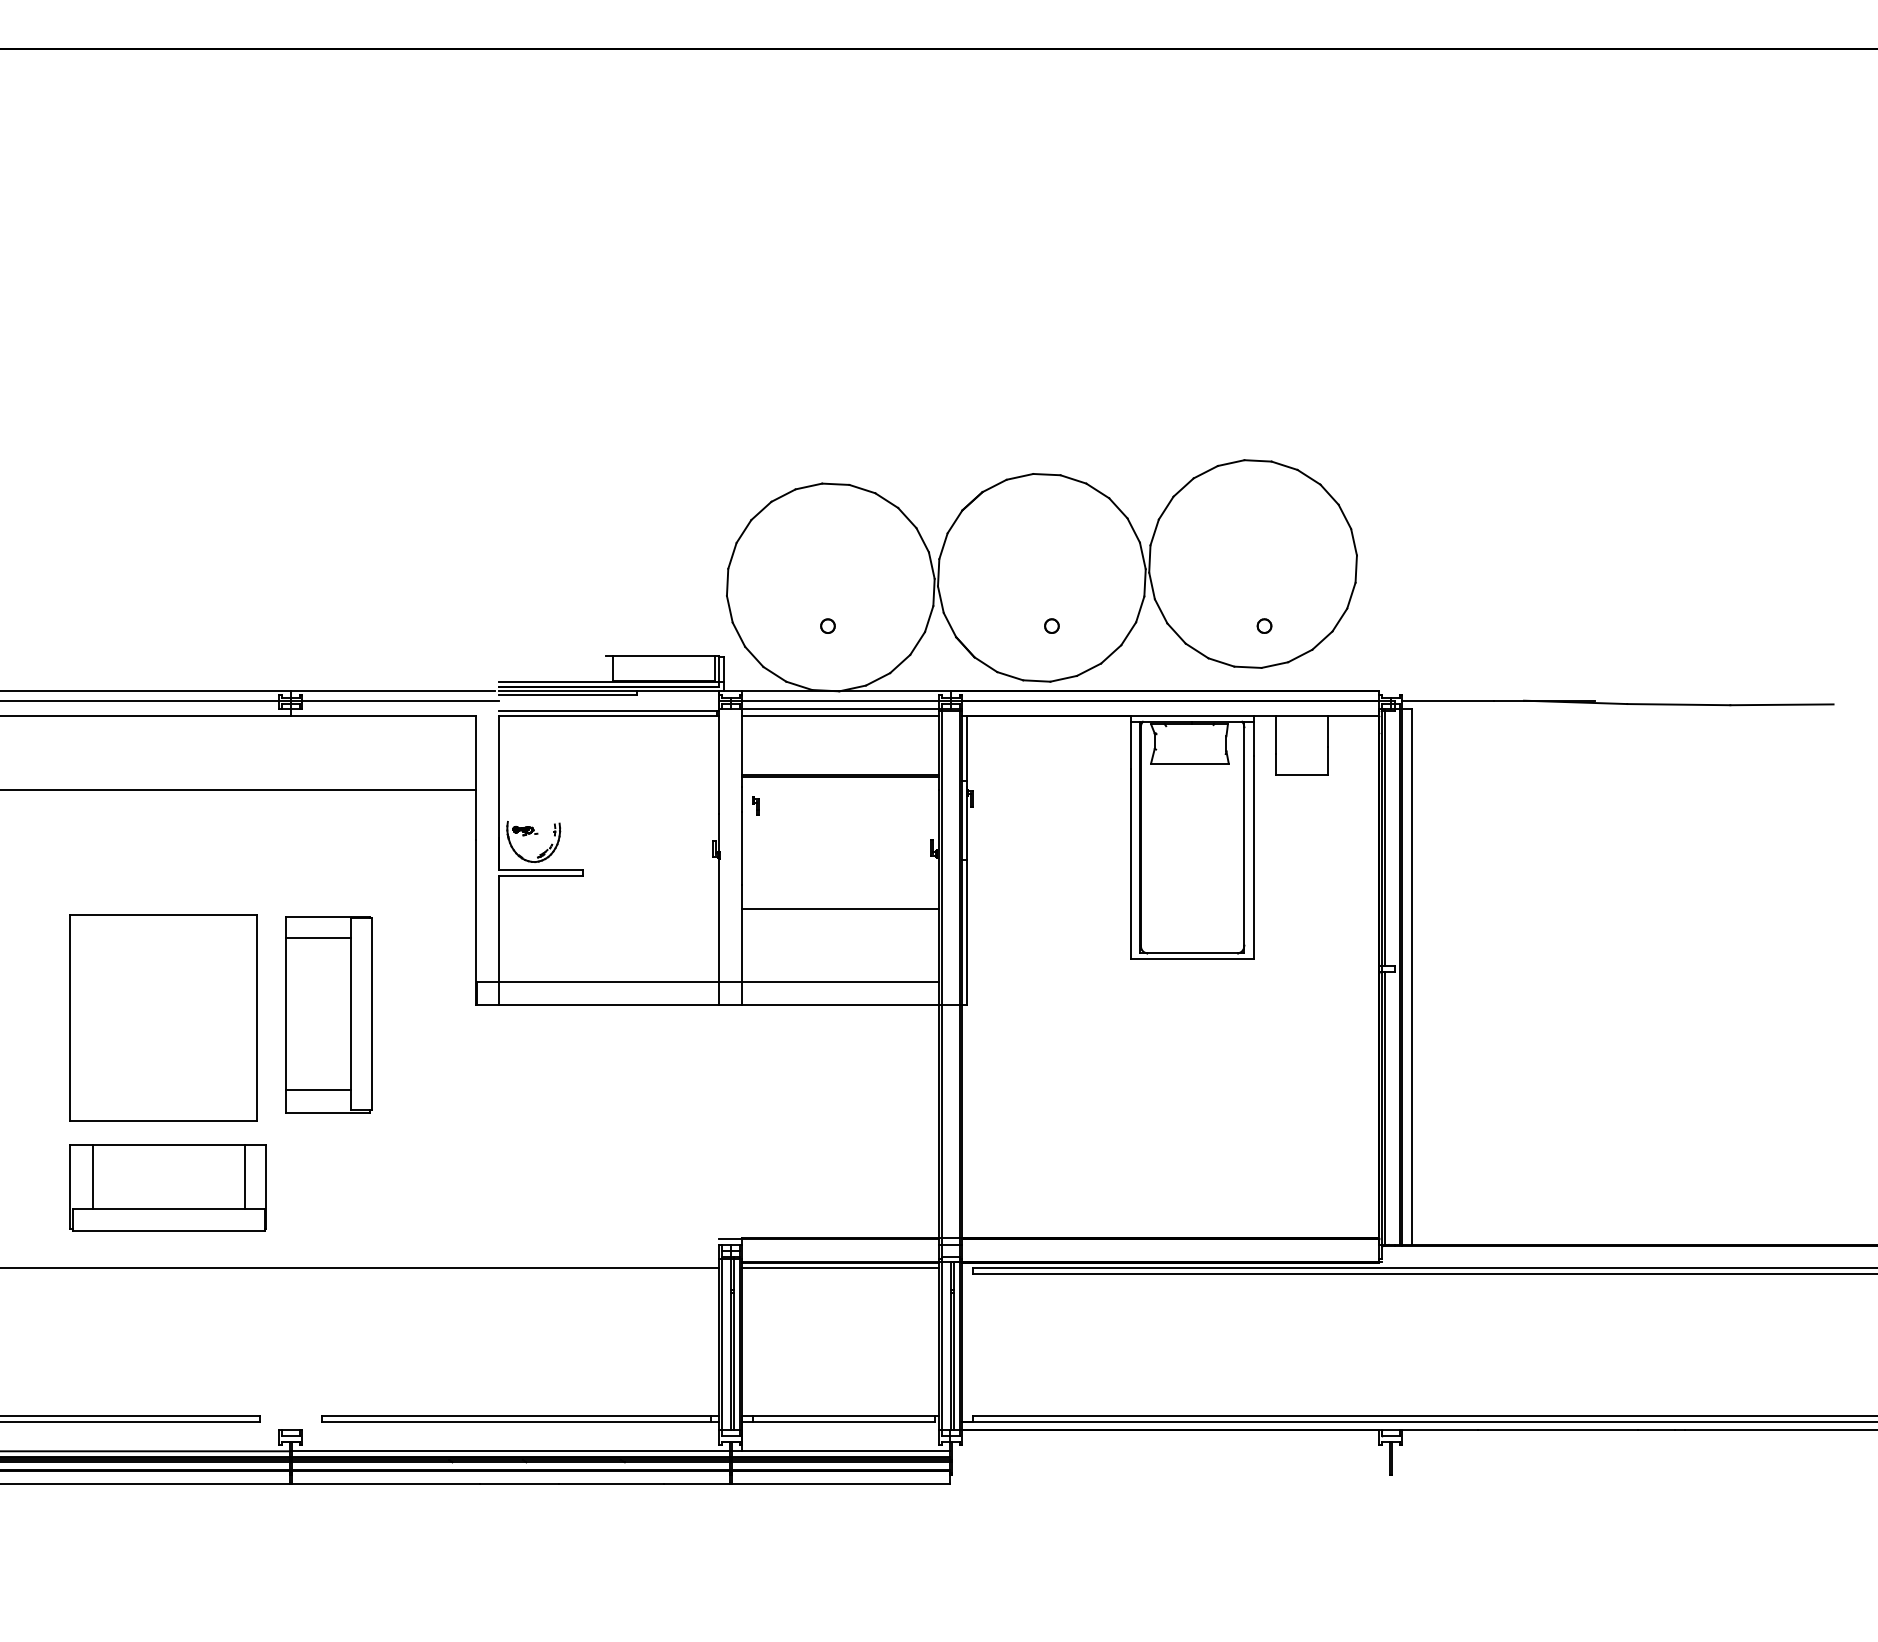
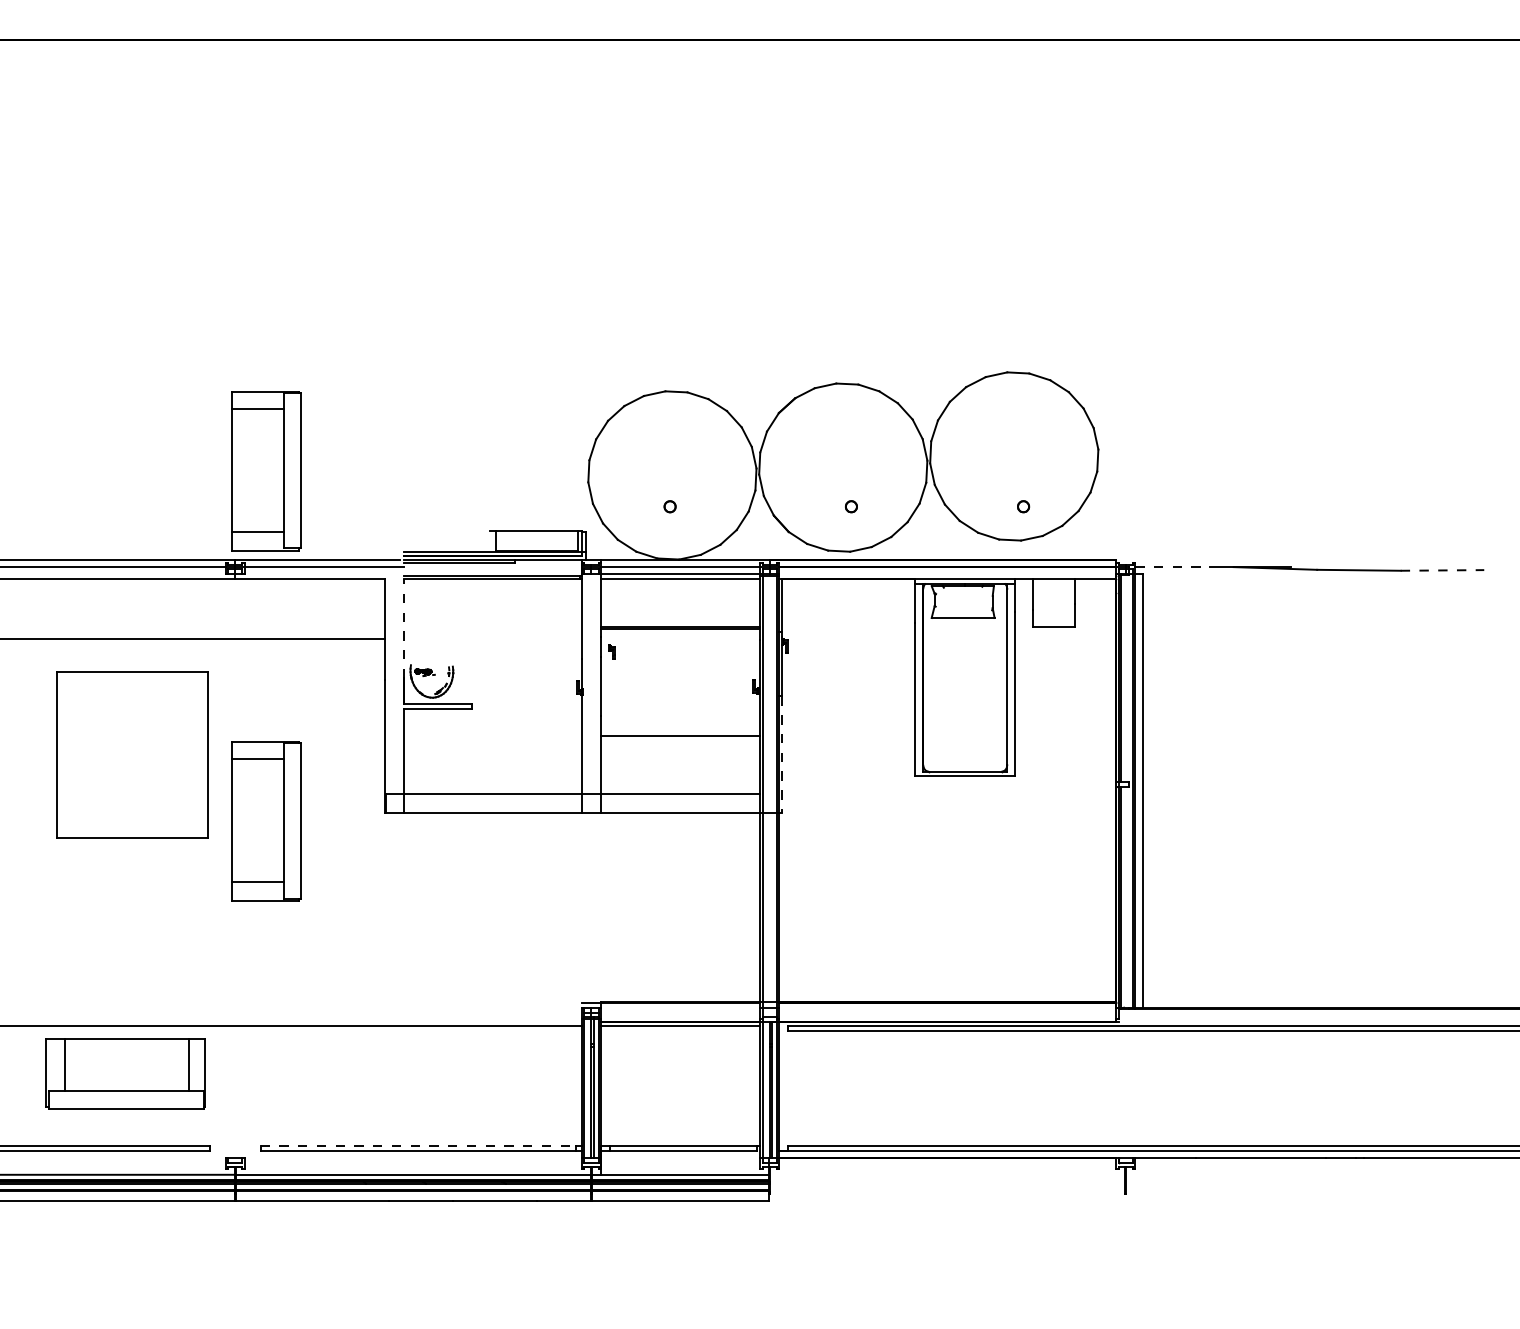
part: (328, 581) -> (265, 470), added
line: (1448, 700) -> (1172, 566), solid -> dashed
line: (1781, 704) -> (1442, 570), solid -> dashed
line: (499, 776) -> (404, 628), solid -> dashed
line: (966, 933) -> (782, 755), solid -> dashed
part: (163, 1017) -> (132, 754), moved
part: (167, 1187) -> (125, 1073), moved
line: (516, 1415) -> (417, 1145), solid -> dashed

